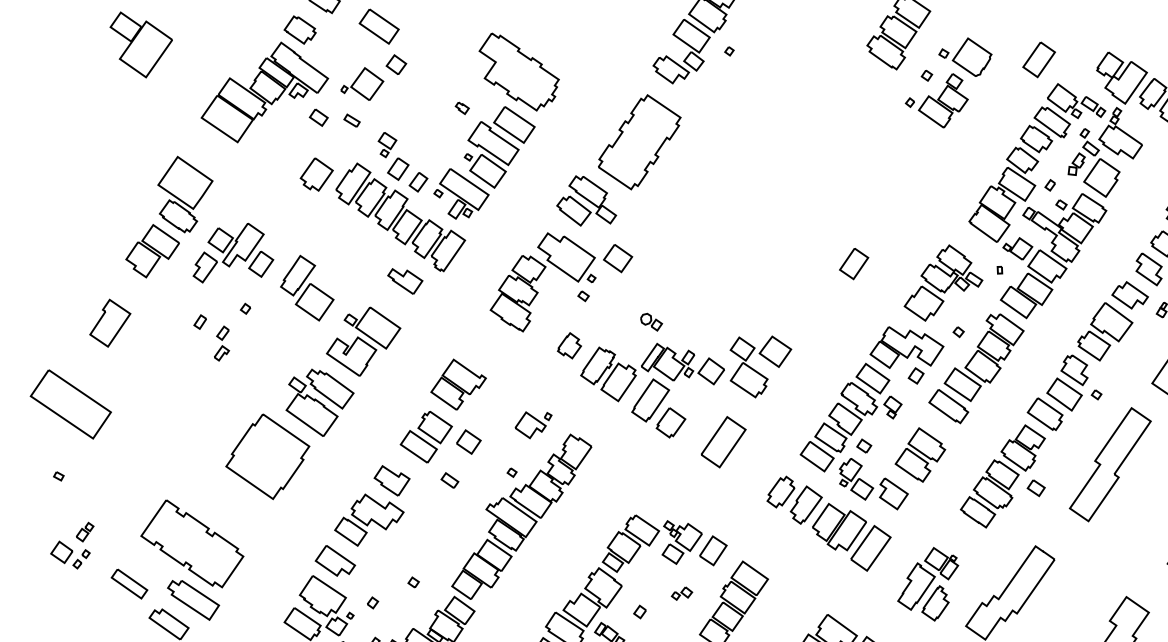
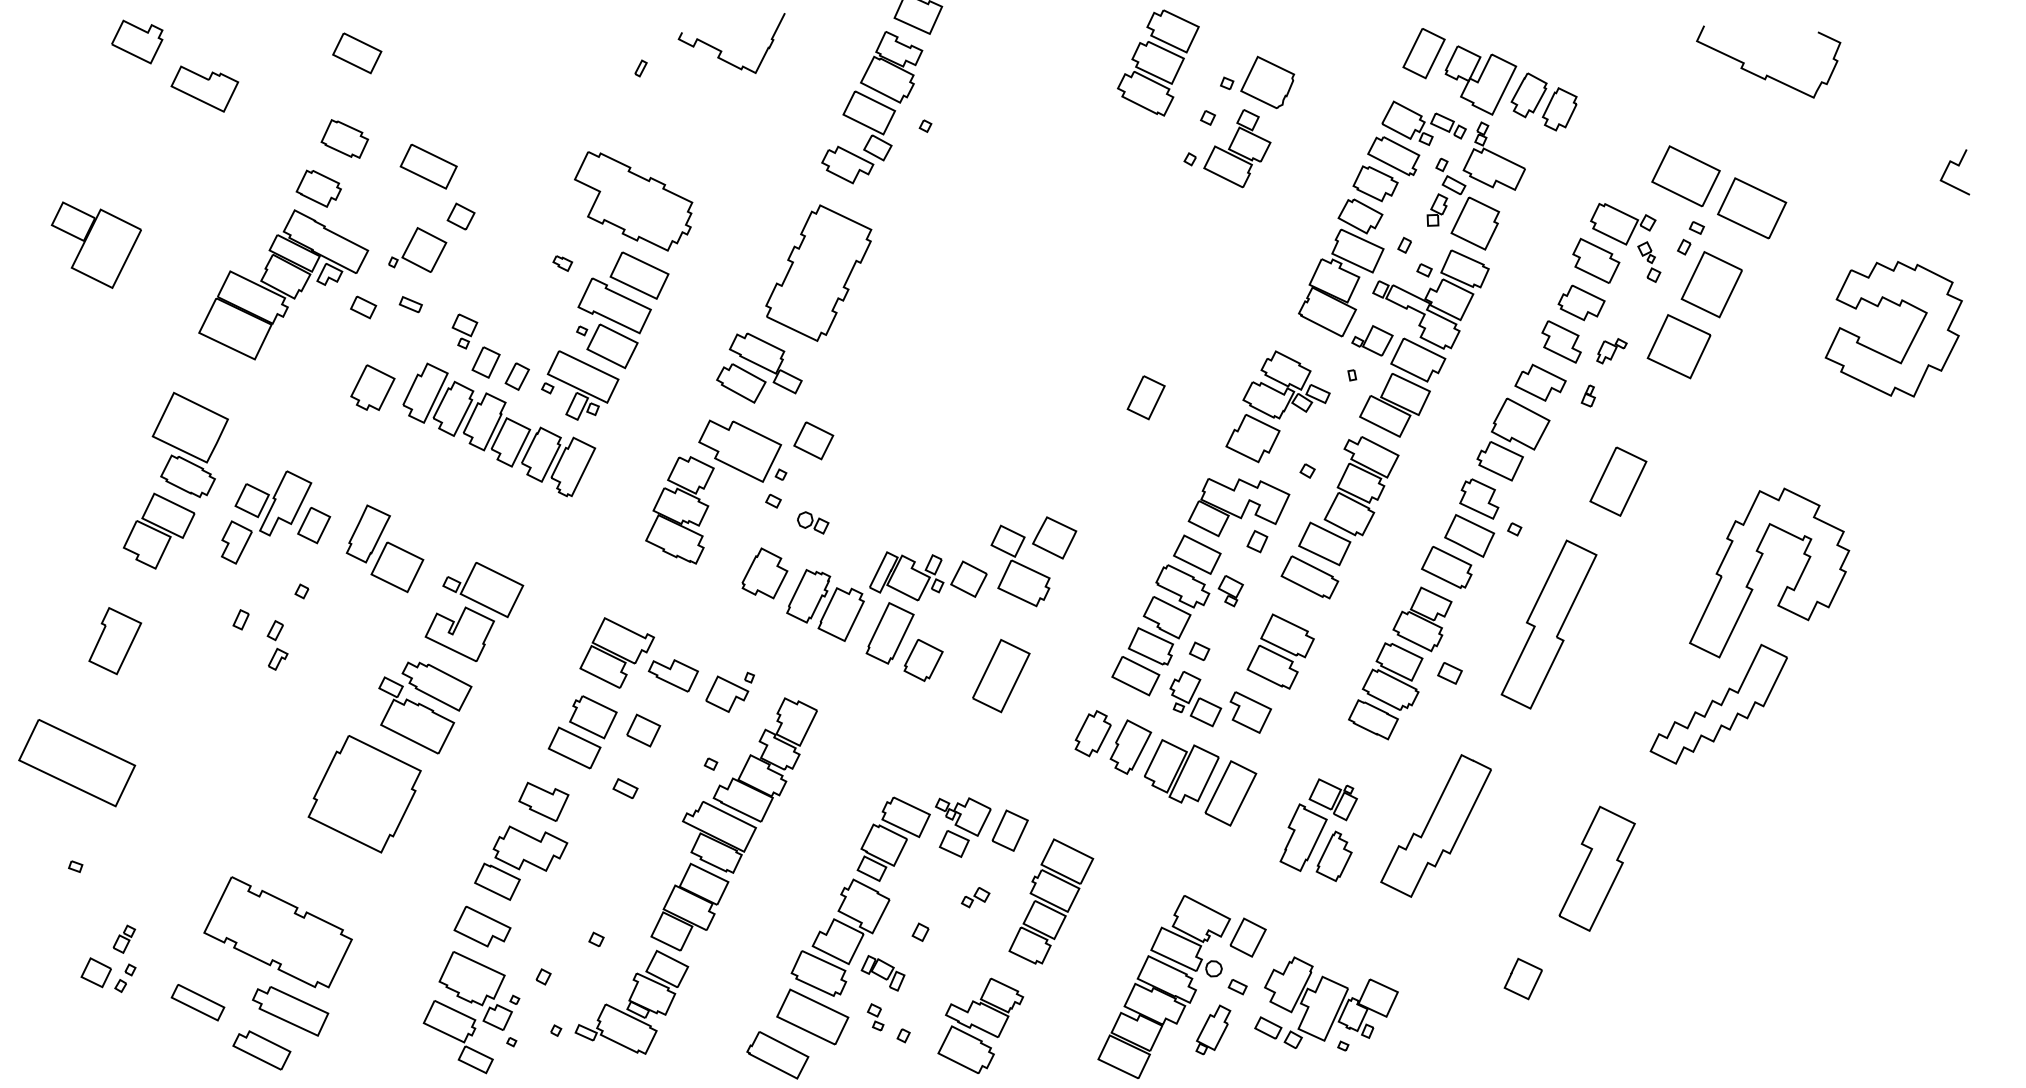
part: (1038, 59) -> (1423, 53), moved
part: (404, 281) -> (672, 675), moved
part: (651, 321) -> (813, 522), moved
part: (569, 345) -> (764, 573), size x1.43

